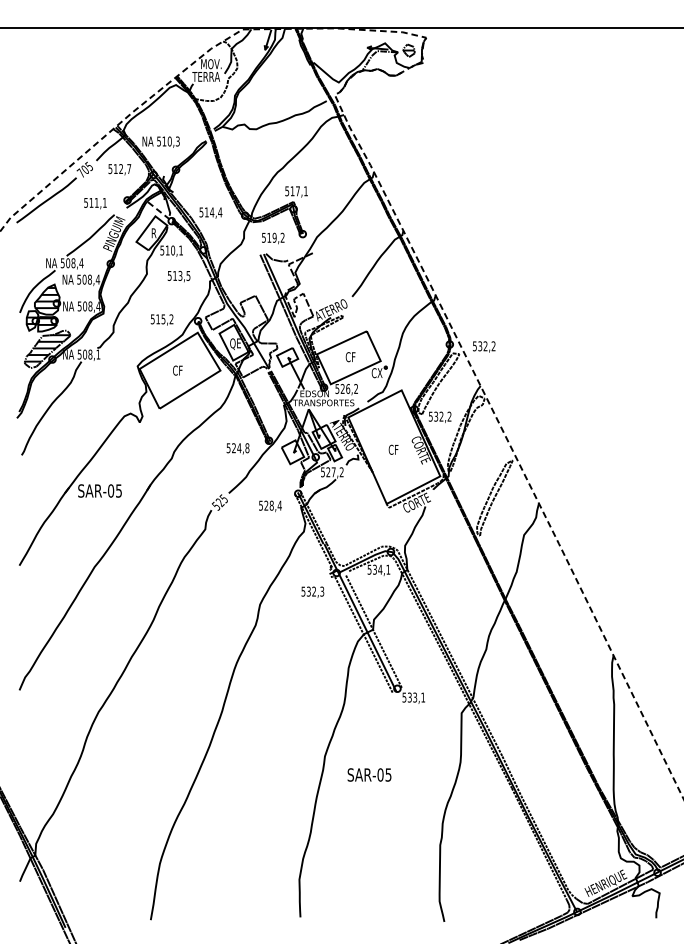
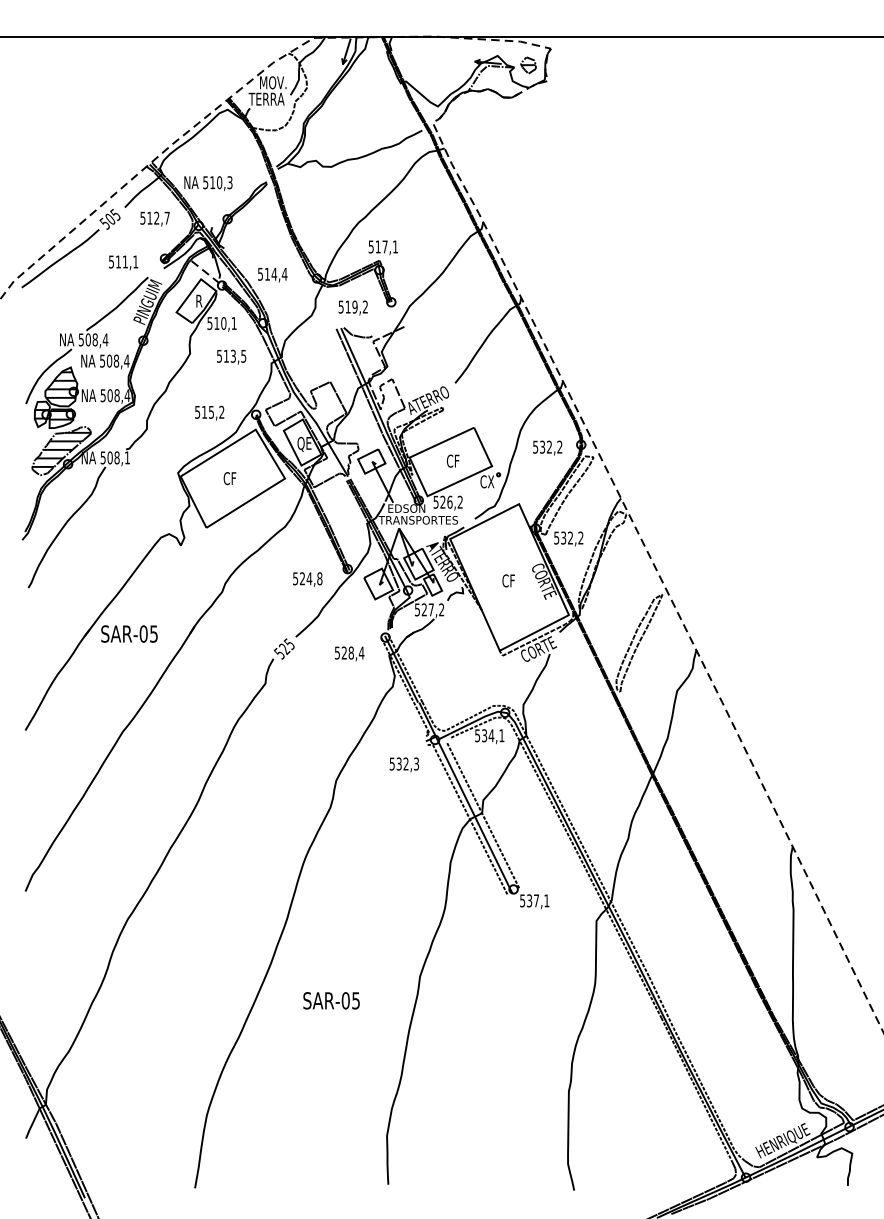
text: (80, 173) -> (104, 223), 705 -> 505
text: (484, 346) -> (547, 447), moved
text: (415, 697) -> (536, 900), 533,1 -> 537,1
text: (369, 774) -> (331, 1000), moved

